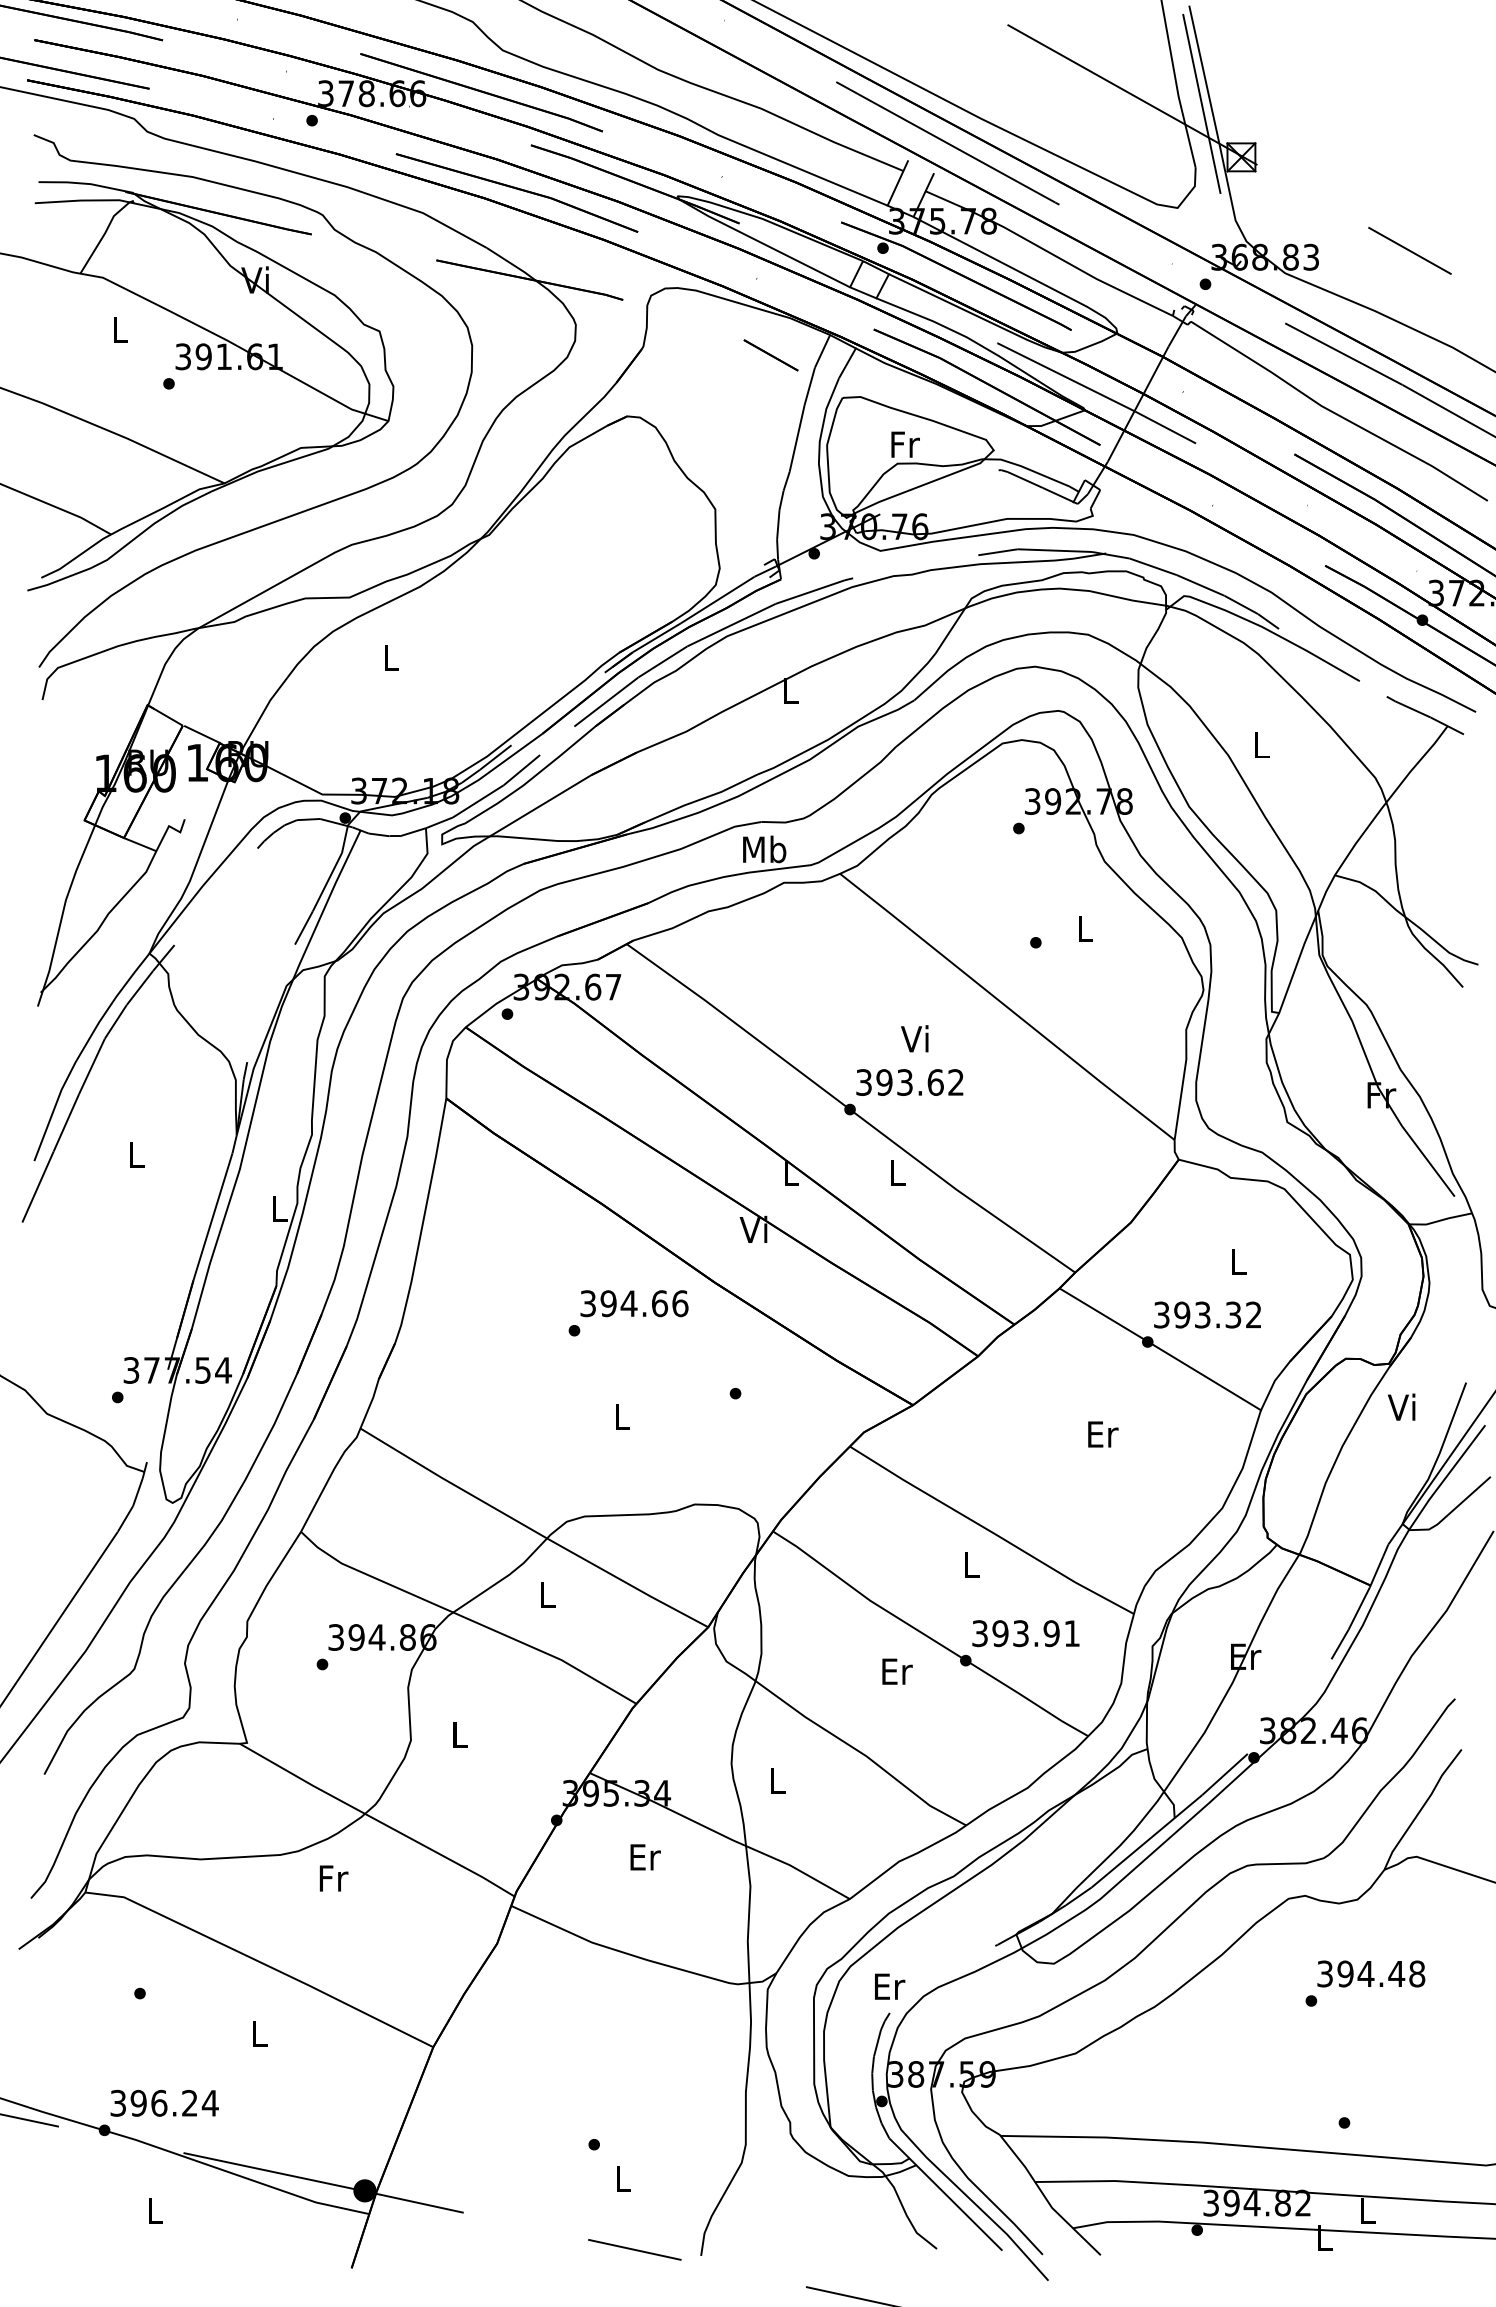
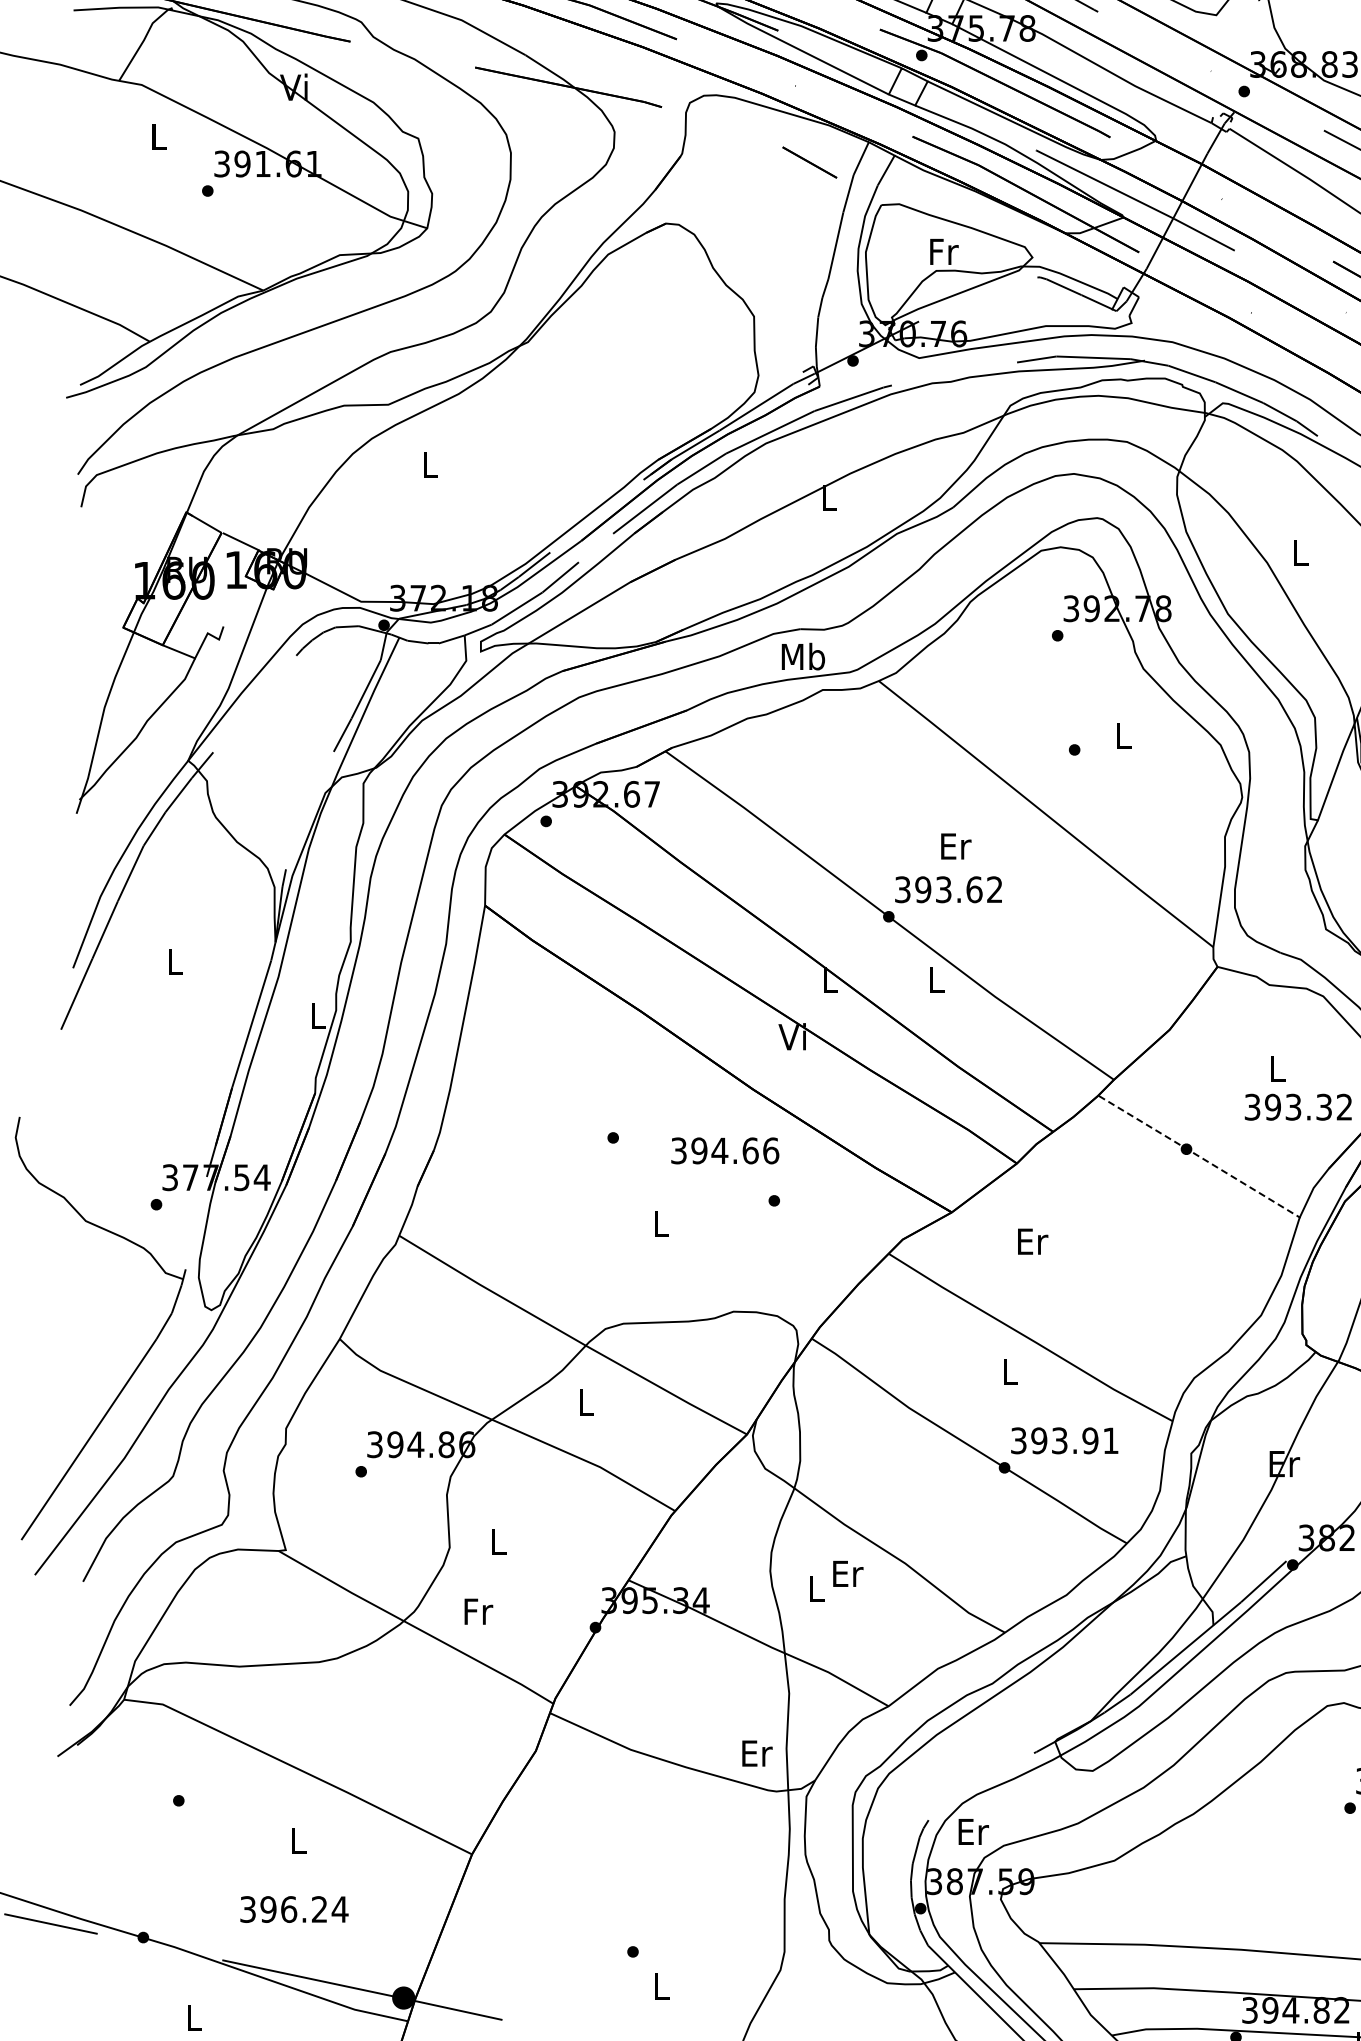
text: (916, 1038) -> (955, 845), Vi -> Er
text: (634, 1303) -> (725, 1150), moved
text: (1207, 1314) -> (1298, 1106), moved
line: (1160, 1349) -> (1199, 1156), solid -> dashed
text: (1103, 1434) -> (1033, 1241), moved
text: (897, 1671) -> (848, 1573), moved
text: (645, 1857) -> (757, 1753), moved
text: (333, 1878) -> (478, 1611), moved
text: (890, 1986) -> (974, 1831), moved
text: (164, 2102) -> (294, 1908), moved

